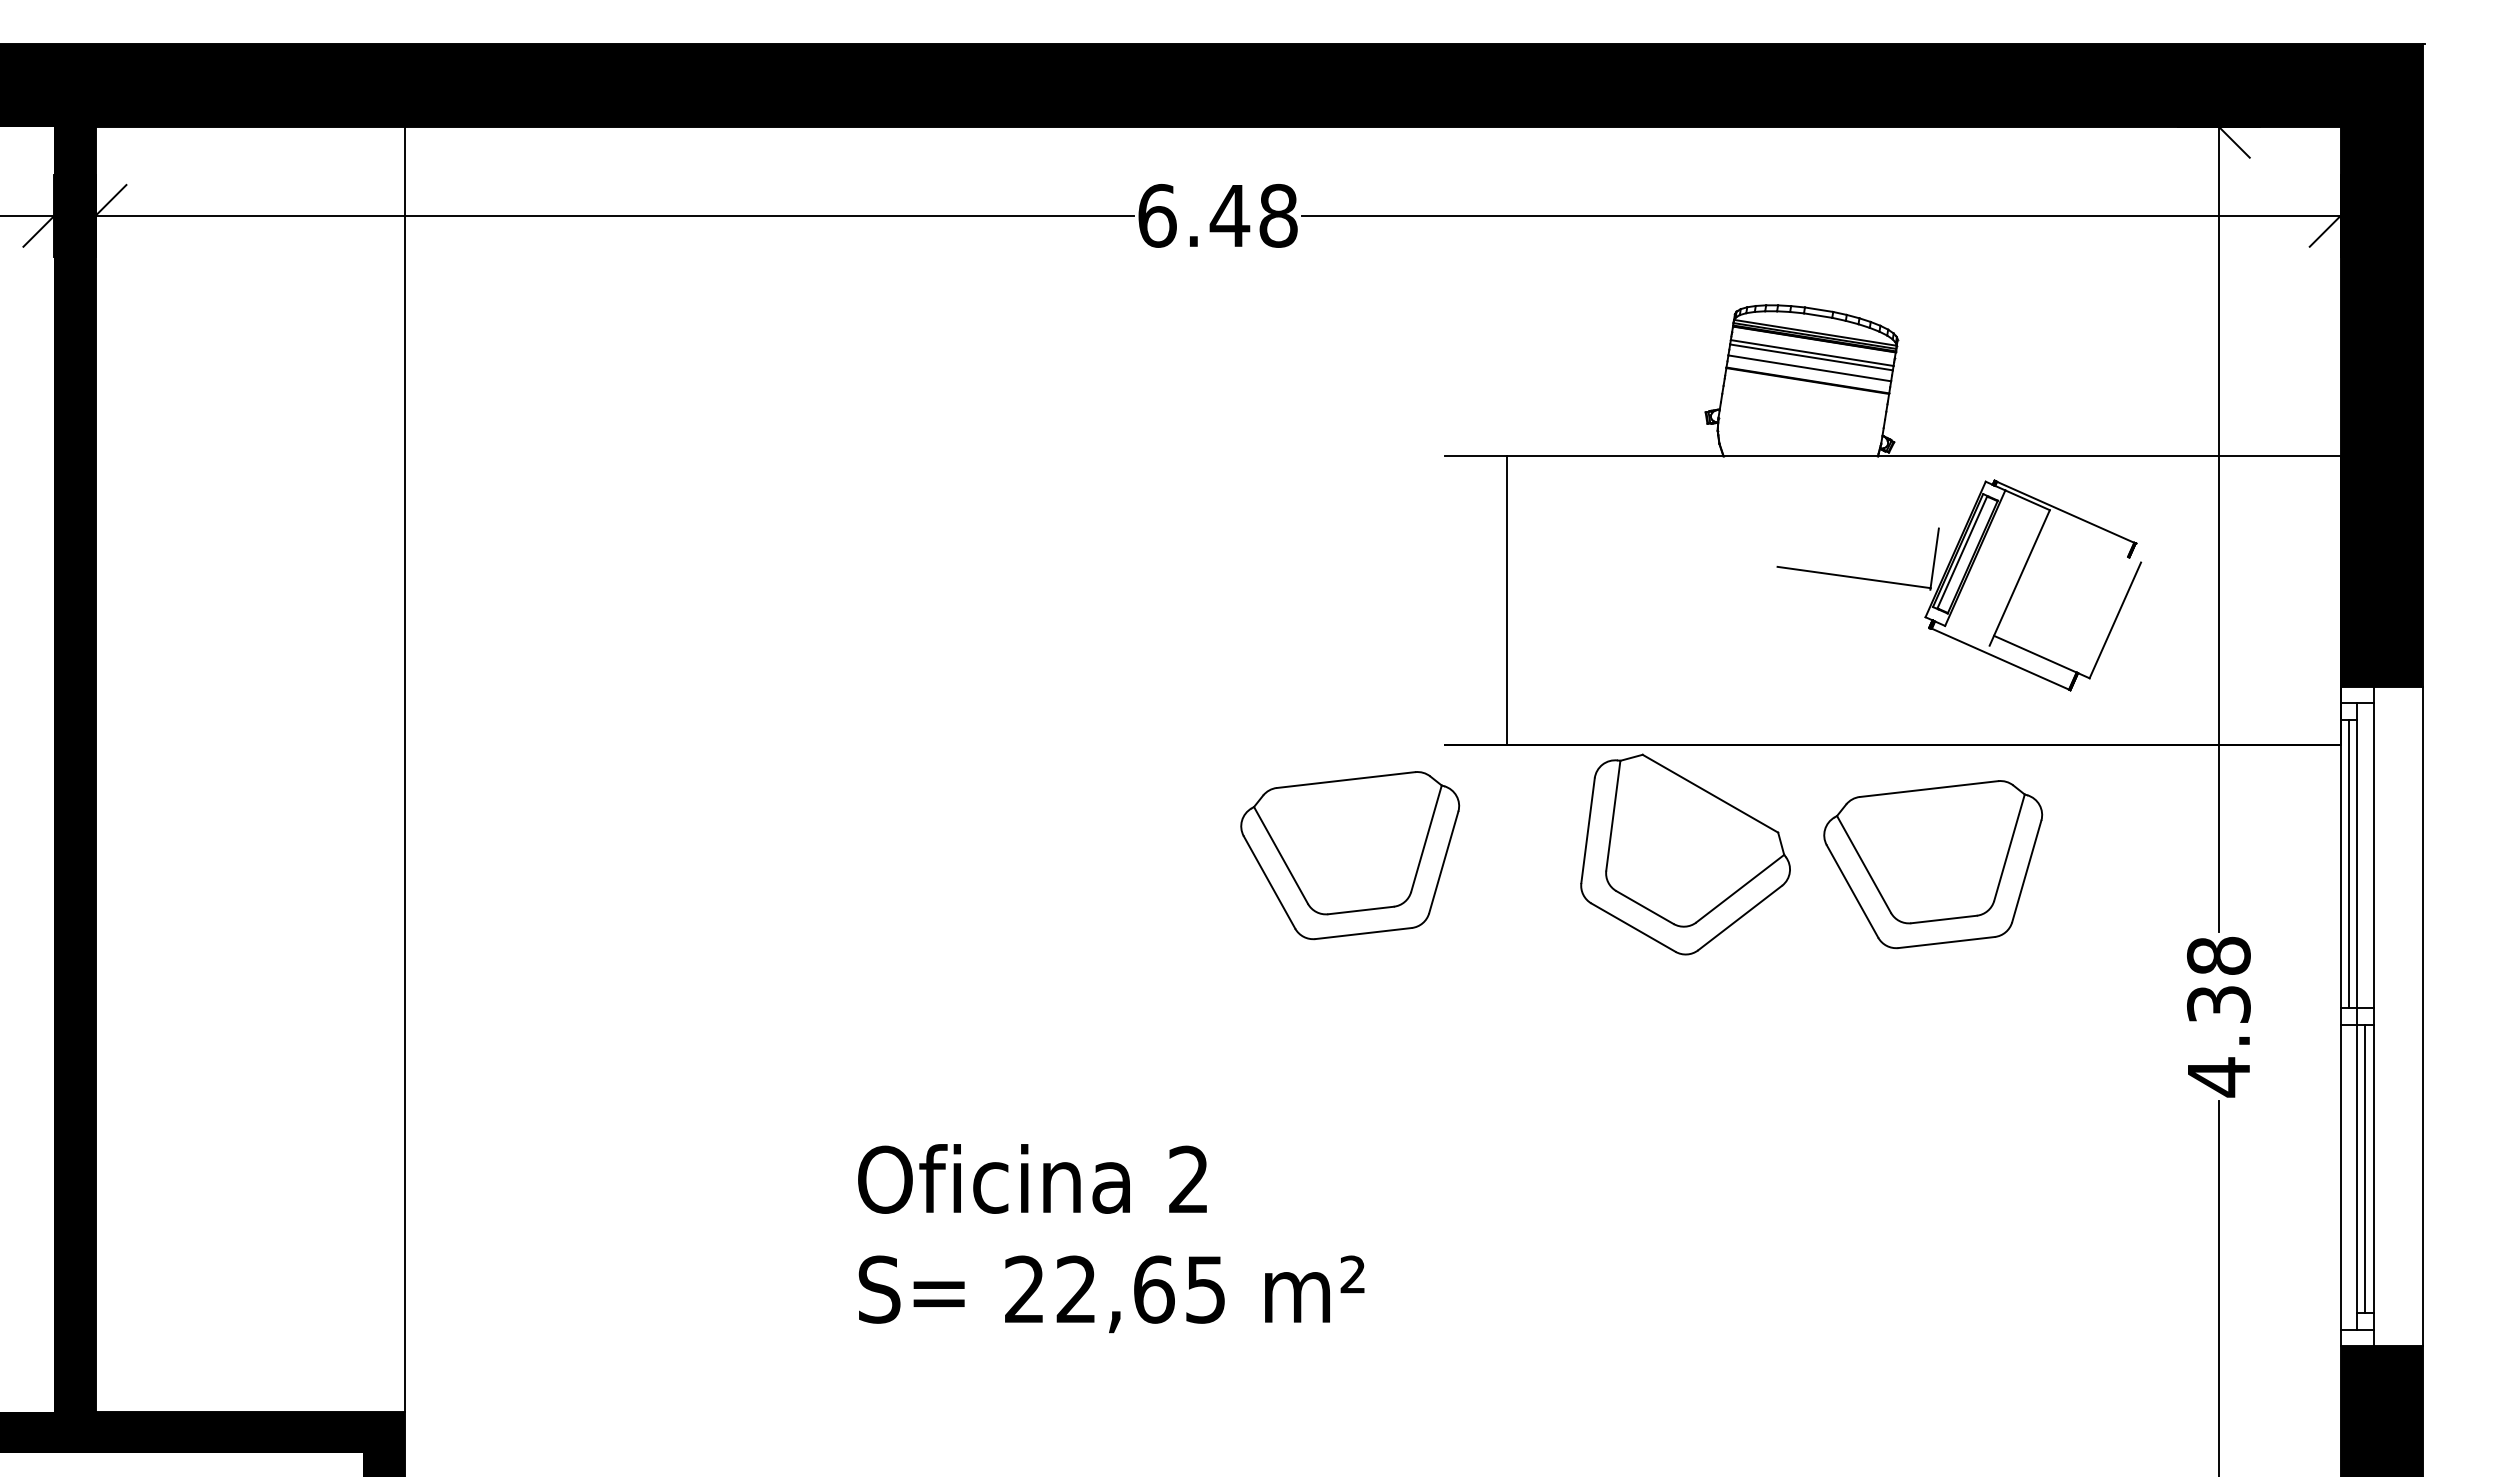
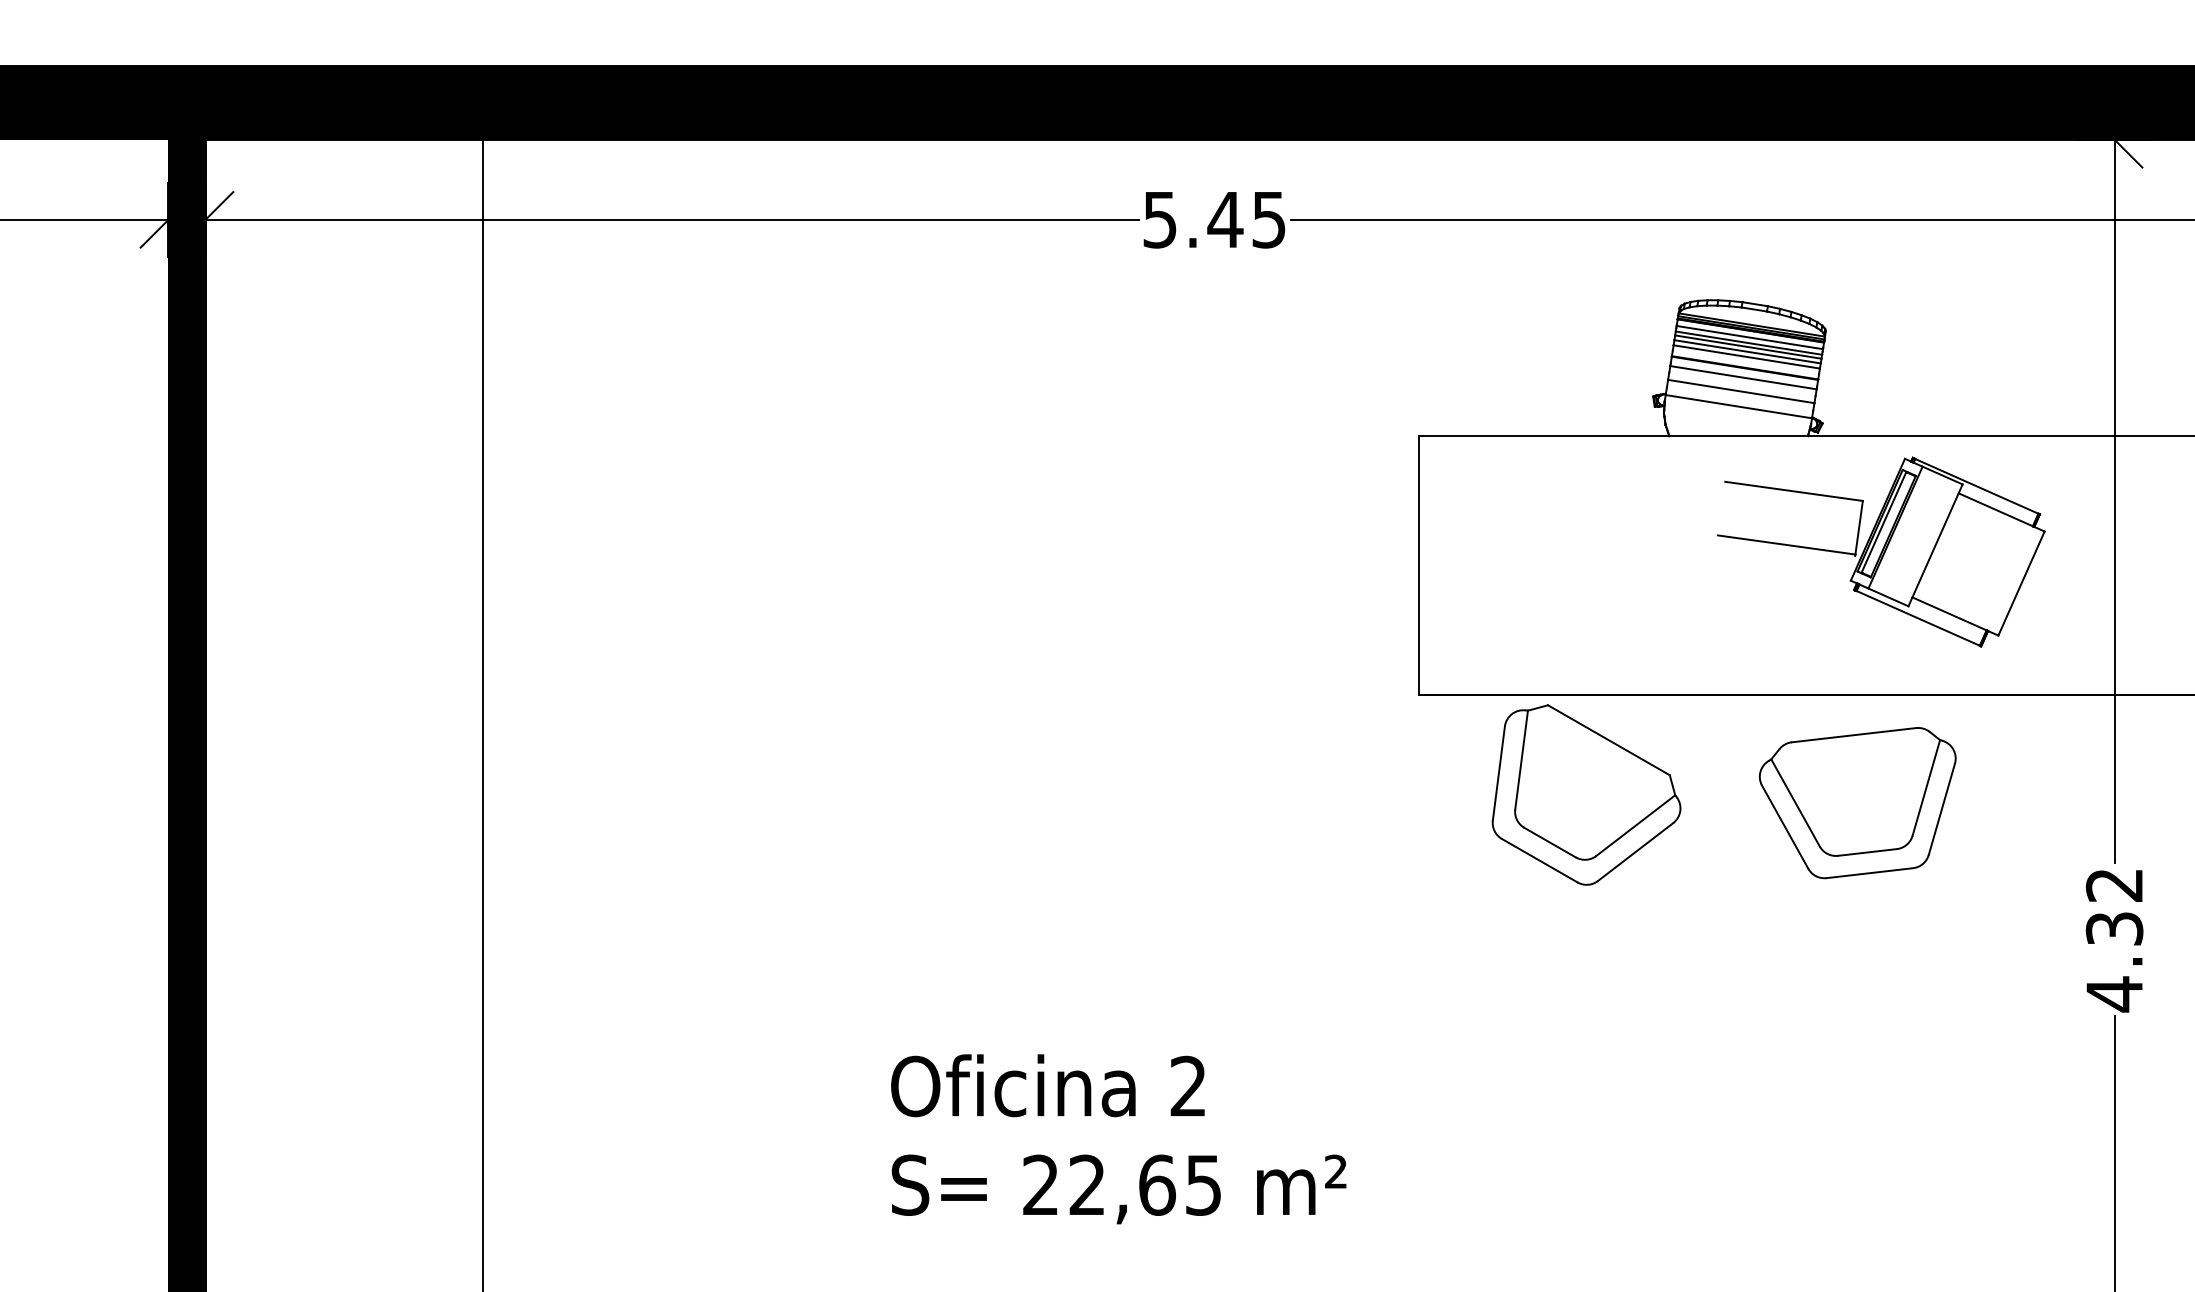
text: (1217, 215) -> (1214, 219), 6.48 -> 5.45
line: (1812, 346) -> (1749, 337), added
line: (1810, 362) -> (1747, 351), added
line: (1805, 391) -> (1742, 377), added
line: (1803, 406) -> (1741, 391), added
line: (1800, 423) -> (1738, 406), added
line: (1861, 517) -> (1793, 491), added
line: (2093, 541) -> (2001, 512), added
line: (1507, 600) -> (1419, 565), moved
line: (1967, 635) -> (1888, 597), added
part: (1685, 854) -> (1586, 794), moved
part: (1350, 855) -> (1333, 794), removed
text: (2218, 955) -> (2114, 884), 4.38 -> 4.32

